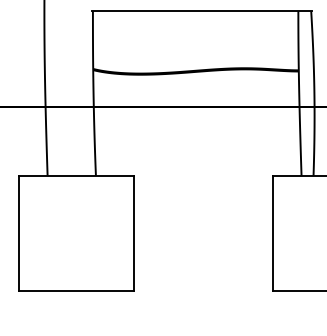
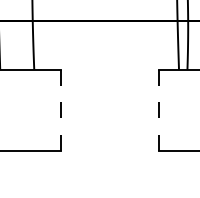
line: (134, 233) -> (61, 110), solid -> dashed
line: (272, 233) -> (158, 110), solid -> dashed

